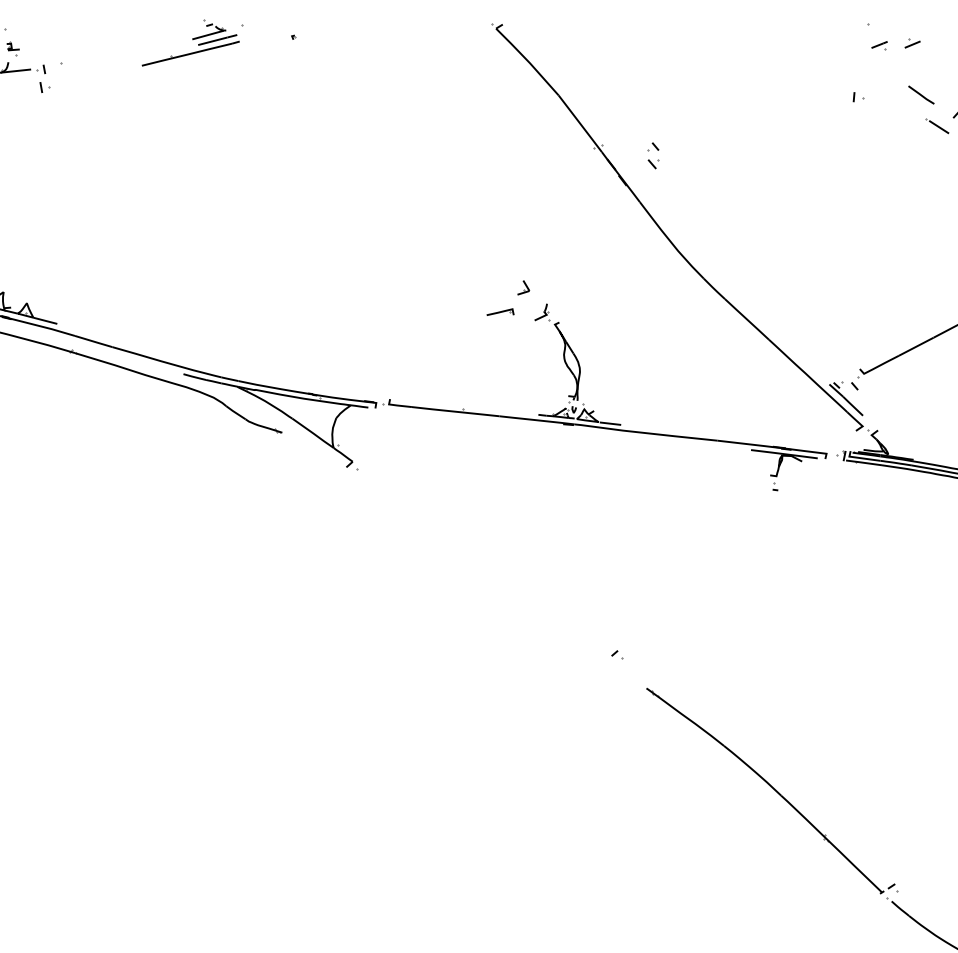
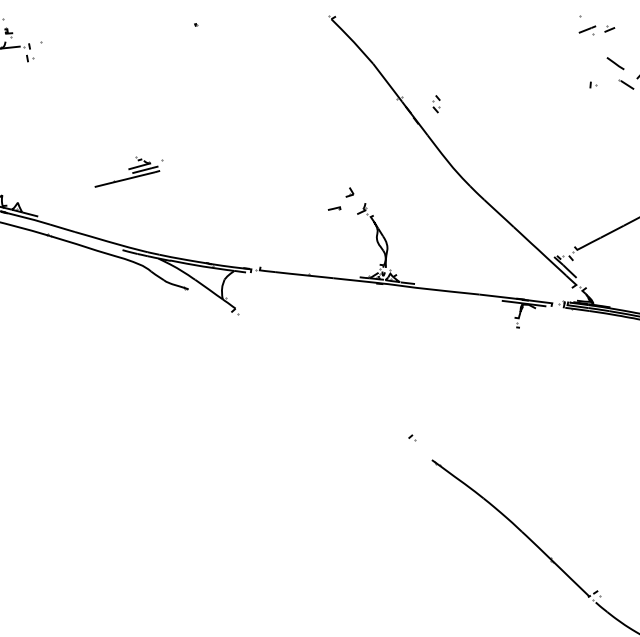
part: (192, 42) -> (128, 171), moved
part: (879, 45) -> (587, 30), size x1.6
part: (858, 96) -> (593, 84), moved
part: (500, 311) -> (334, 208), size x0.7

